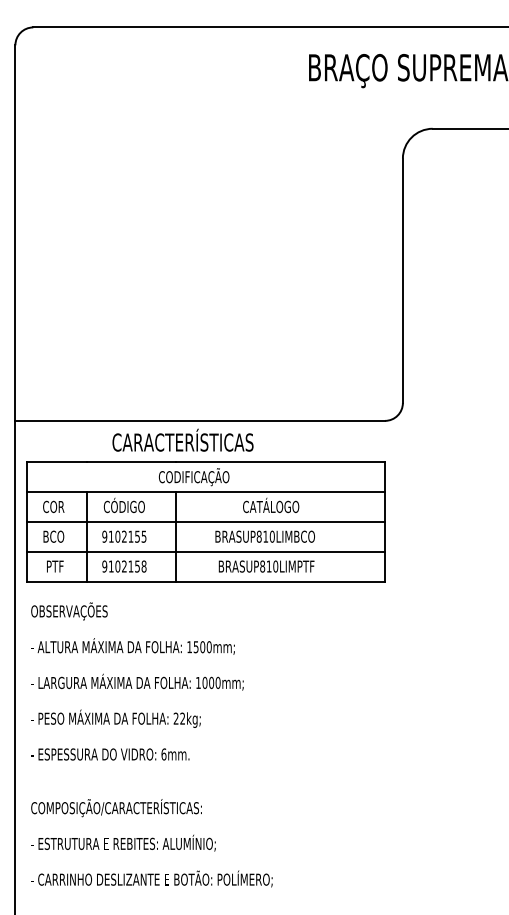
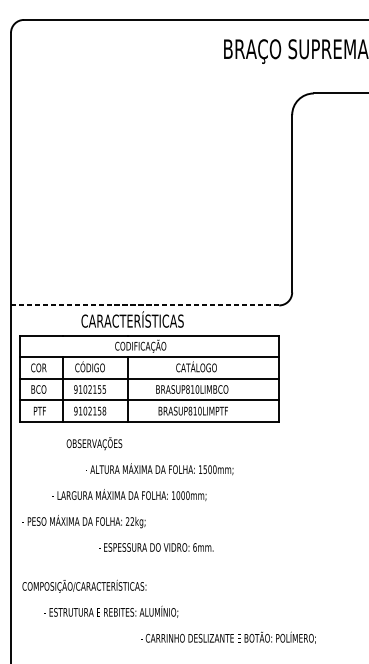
line: (200, 420) -> (145, 305), solid -> dashed
text: (69, 611) -> (94, 443), moved
text: (132, 646) -> (159, 469), moved
text: (137, 681) -> (129, 494), moved
text: (110, 754) -> (156, 547), moved
text: (123, 842) -> (111, 611), moved
text: (151, 878) -> (228, 637), moved

